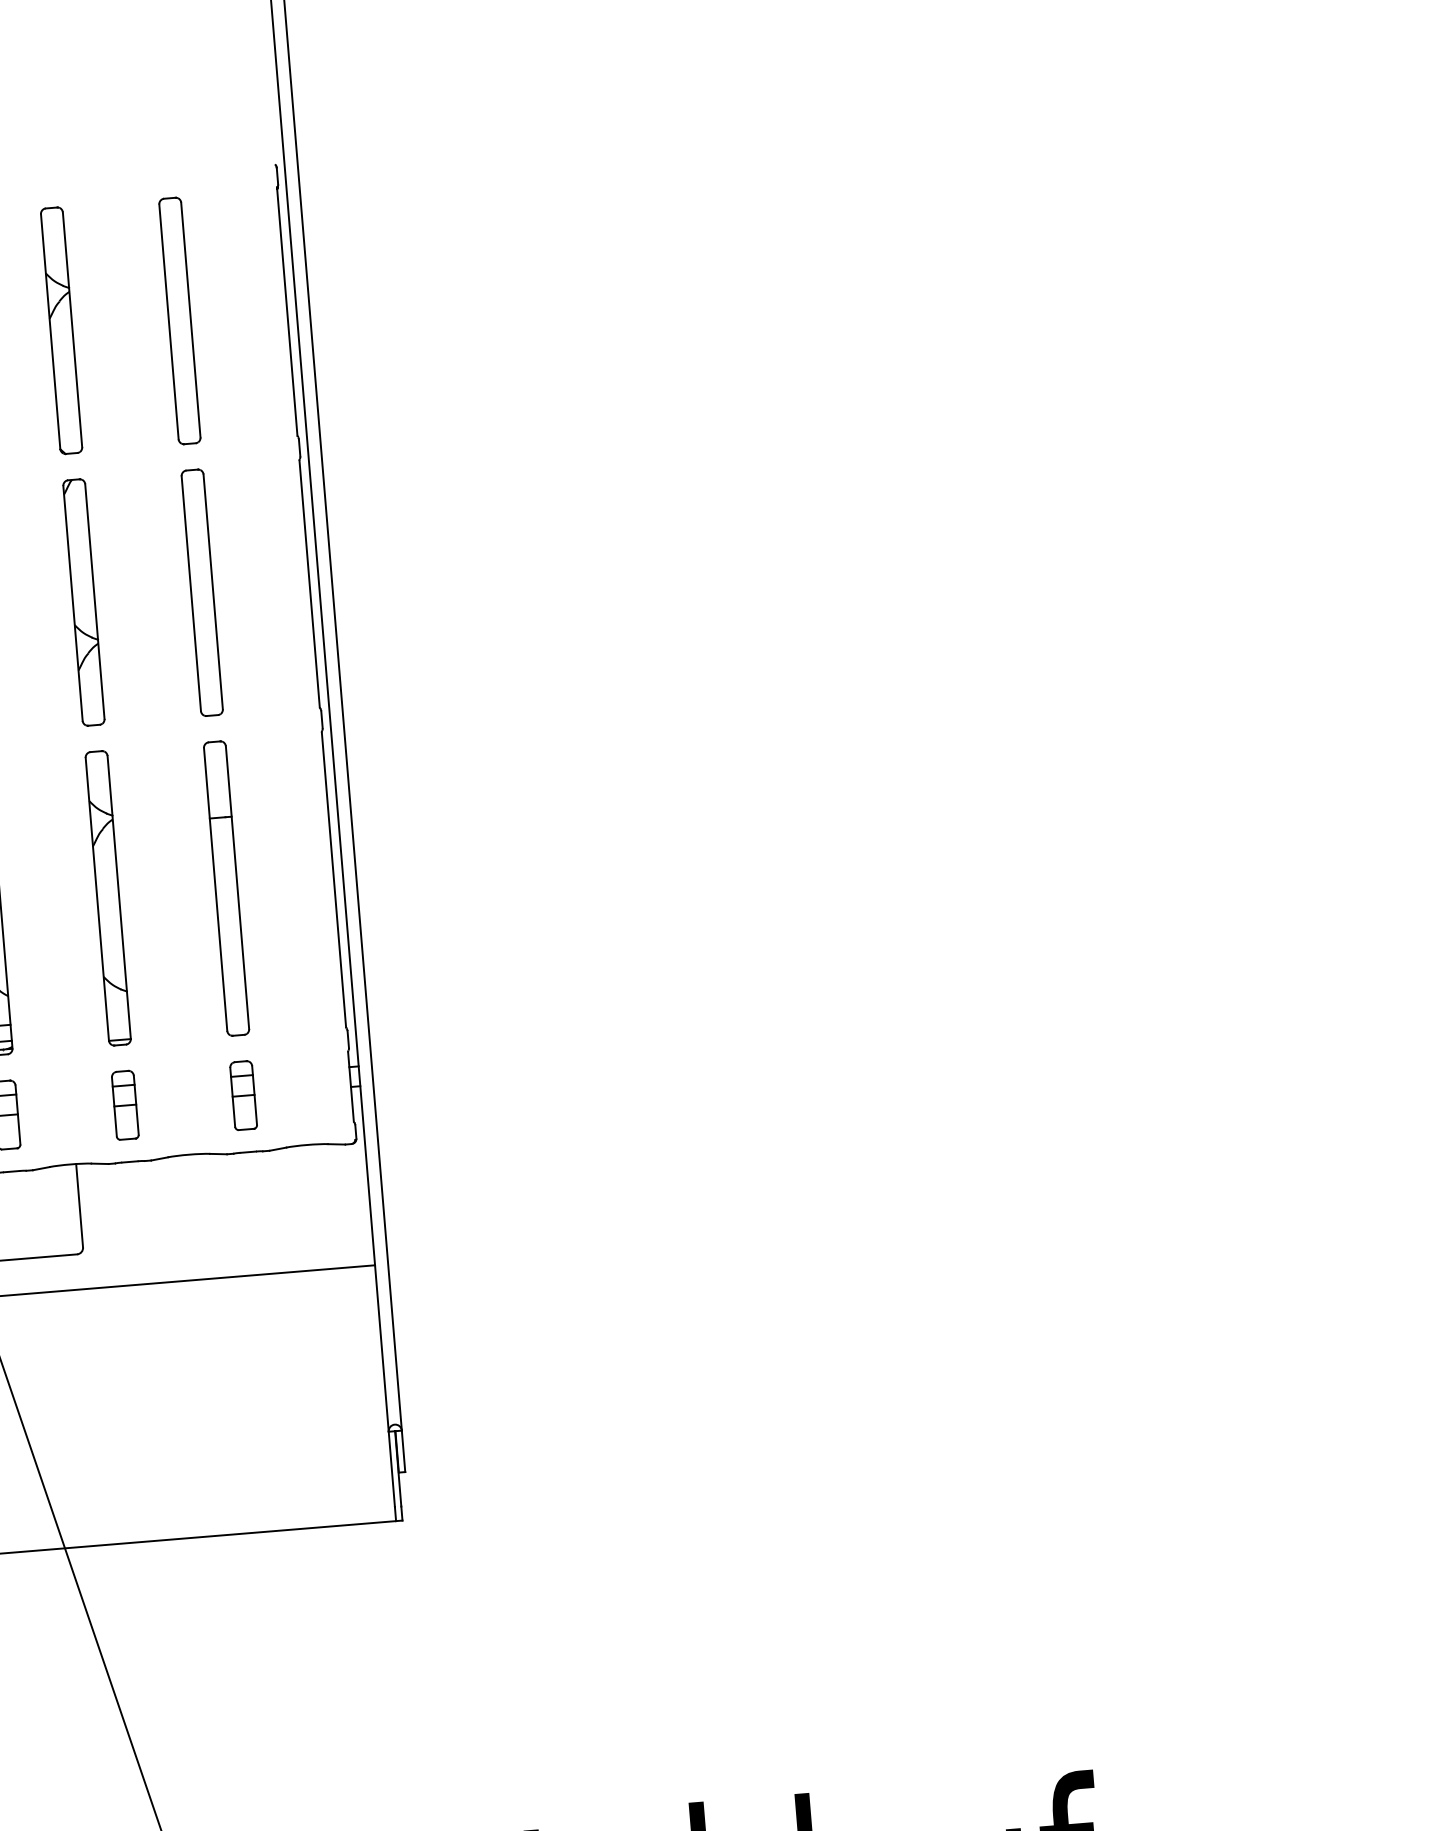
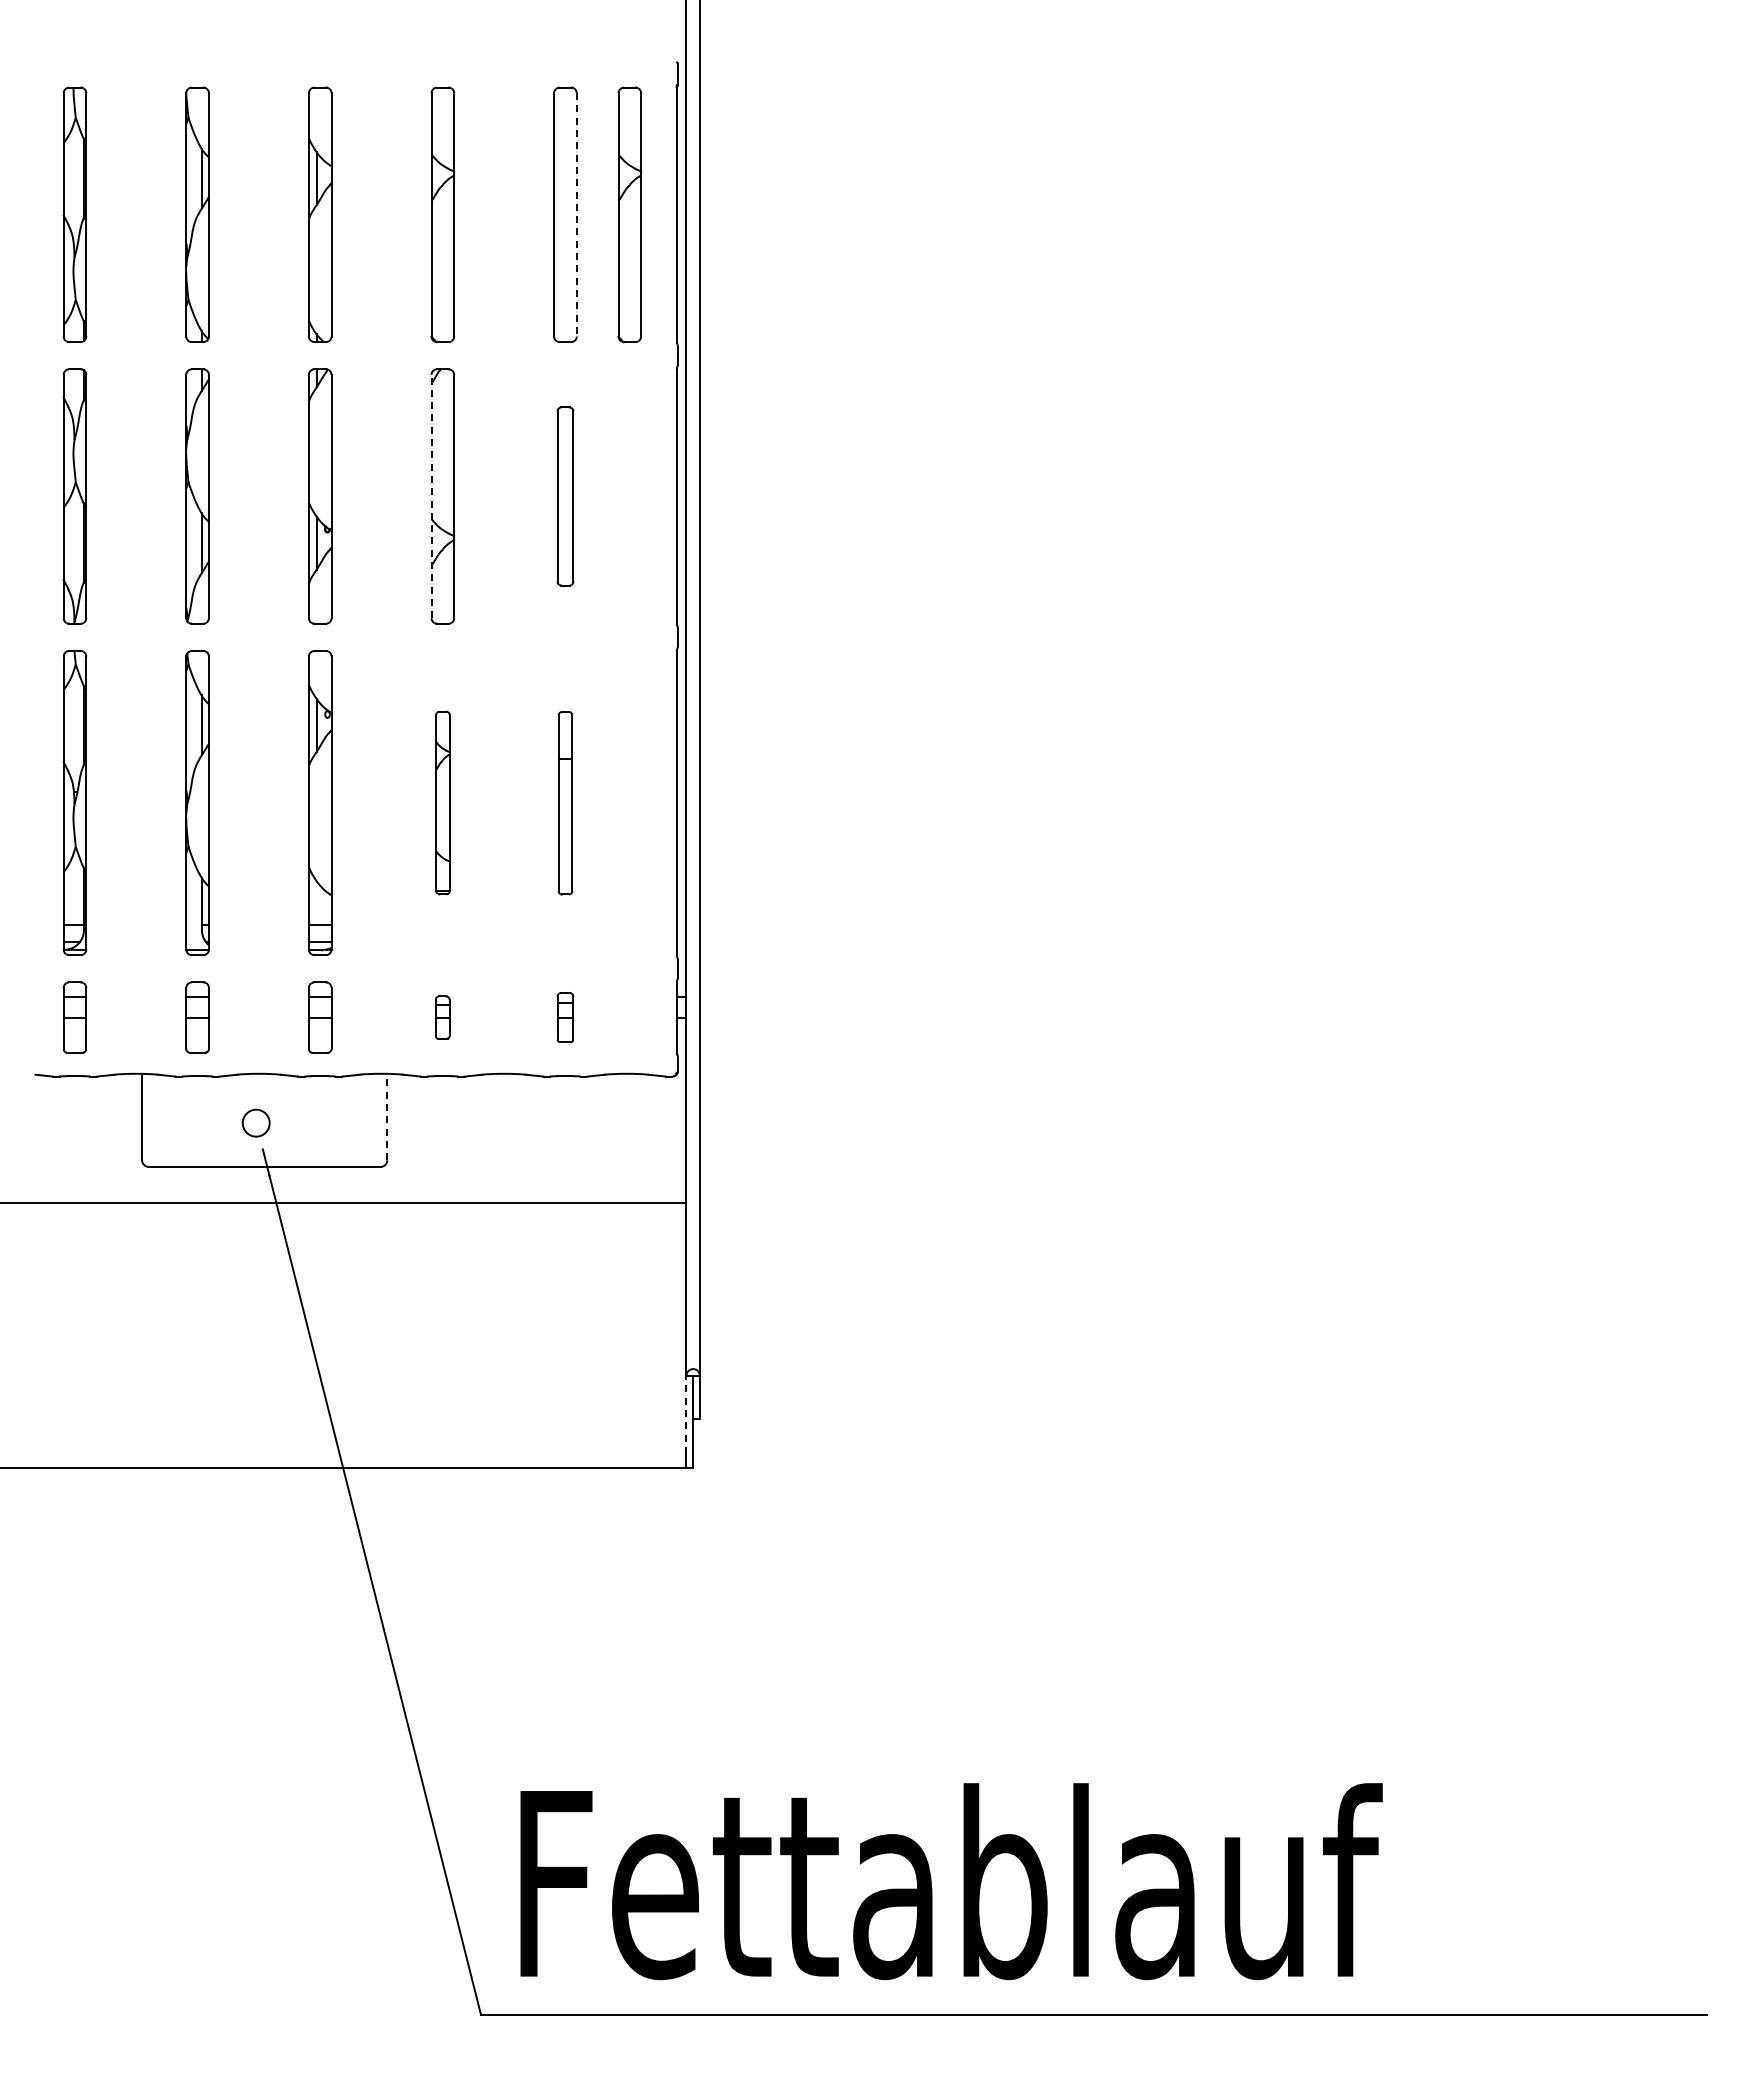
part: (241, 315) -> (629, 214), added
line: (190, 319) -> (576, 214), solid -> dashed
part: (202, 592) -> (565, 496), size x0.7
line: (73, 603) -> (431, 496), solid -> dashed
part: (226, 889) -> (565, 803), size x0.6
part: (107, 897) -> (442, 802), size x0.6
part: (243, 1095) -> (565, 1017), size x0.7
part: (124, 1105) -> (442, 1017), size x0.6
line: (79, 1205) -> (387, 1116), solid -> dashed
line: (391, 1469) -> (686, 1414), solid -> dashed

